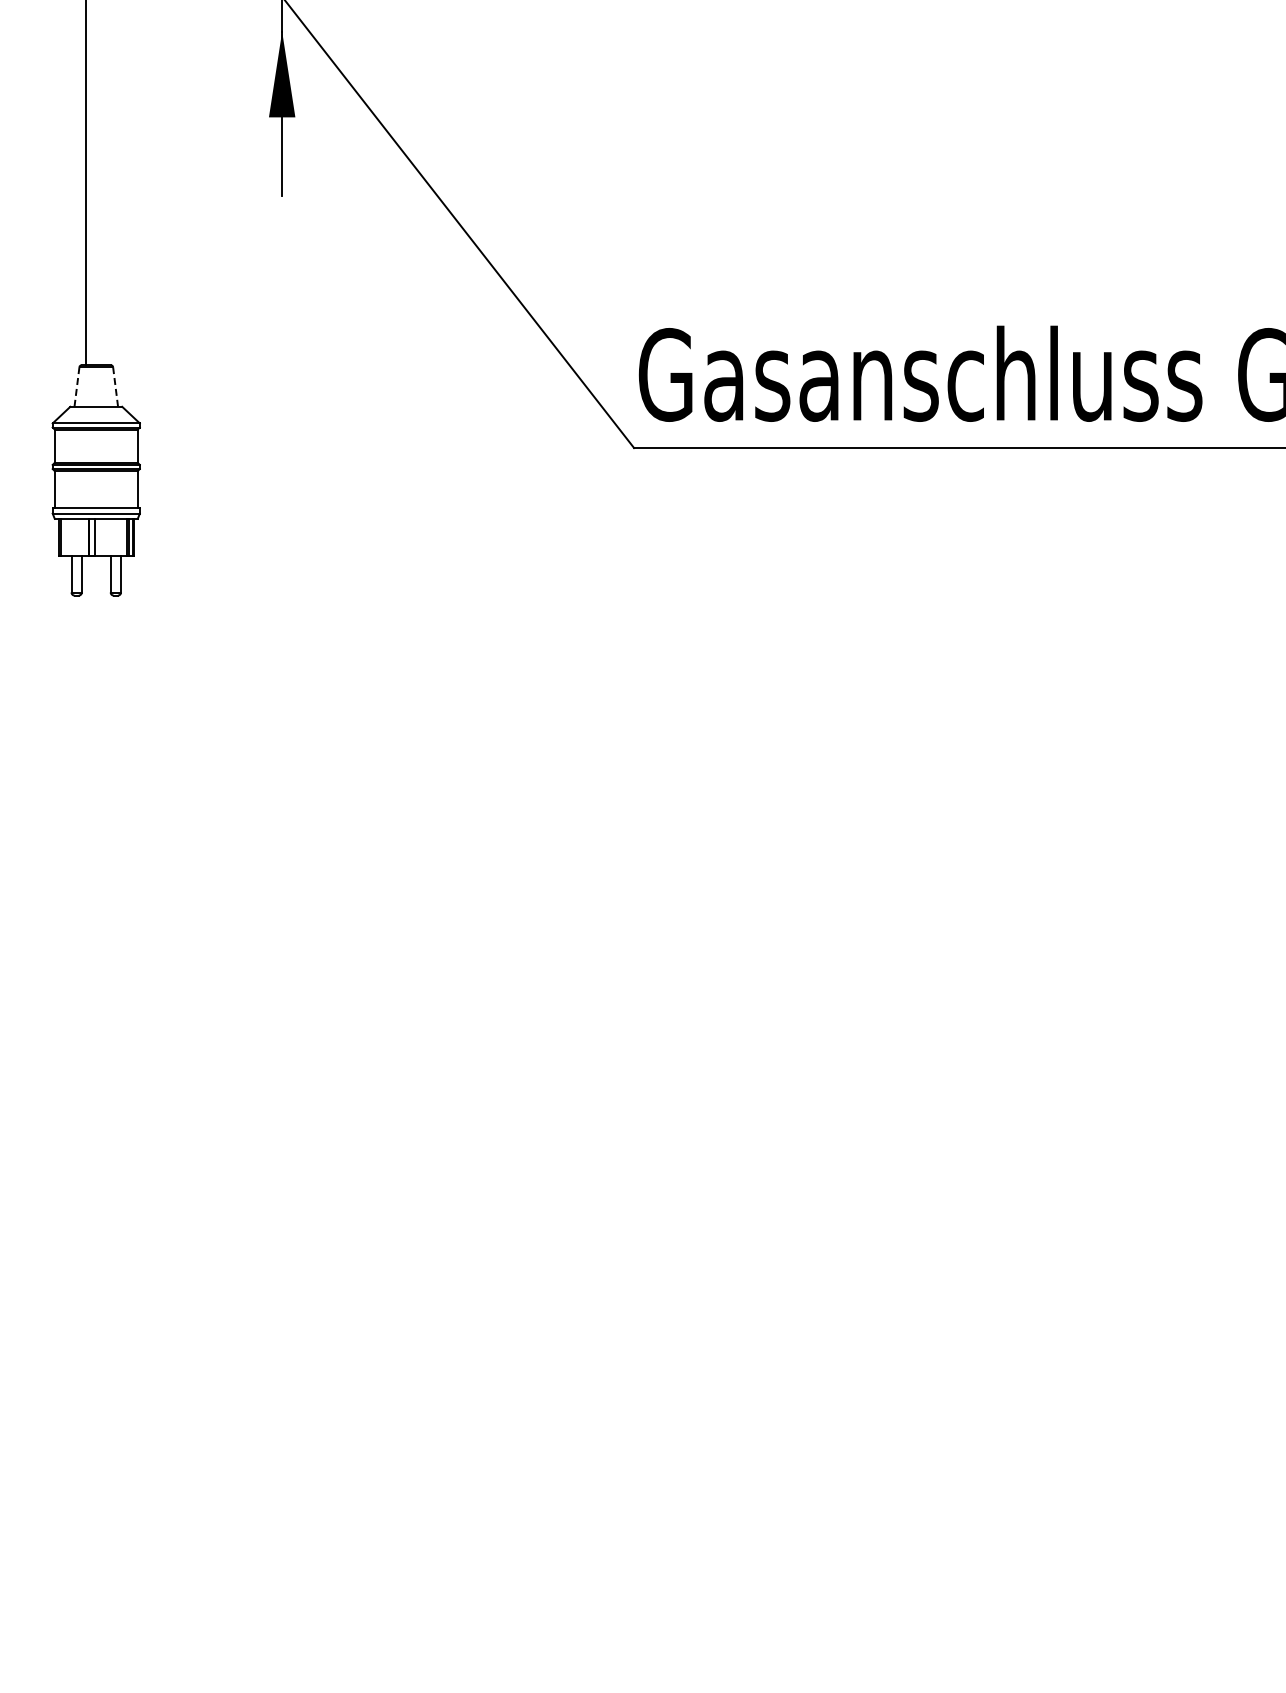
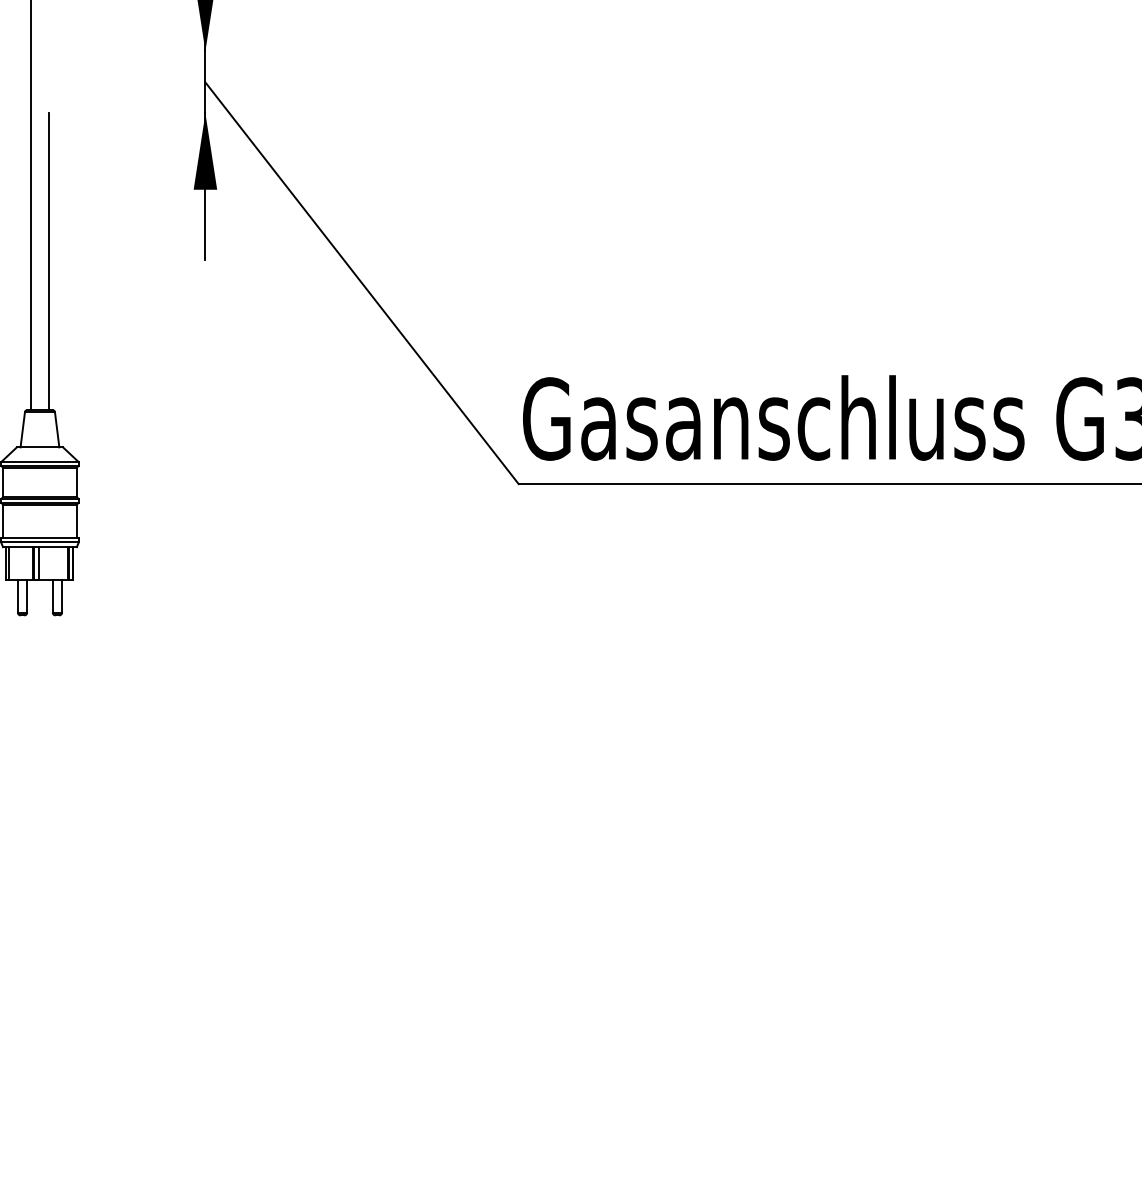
line: (106, 198) -> (49, 261), added
line: (76, 386) -> (22, 429), dashed -> solid
line: (115, 386) -> (57, 429), dashed -> solid

